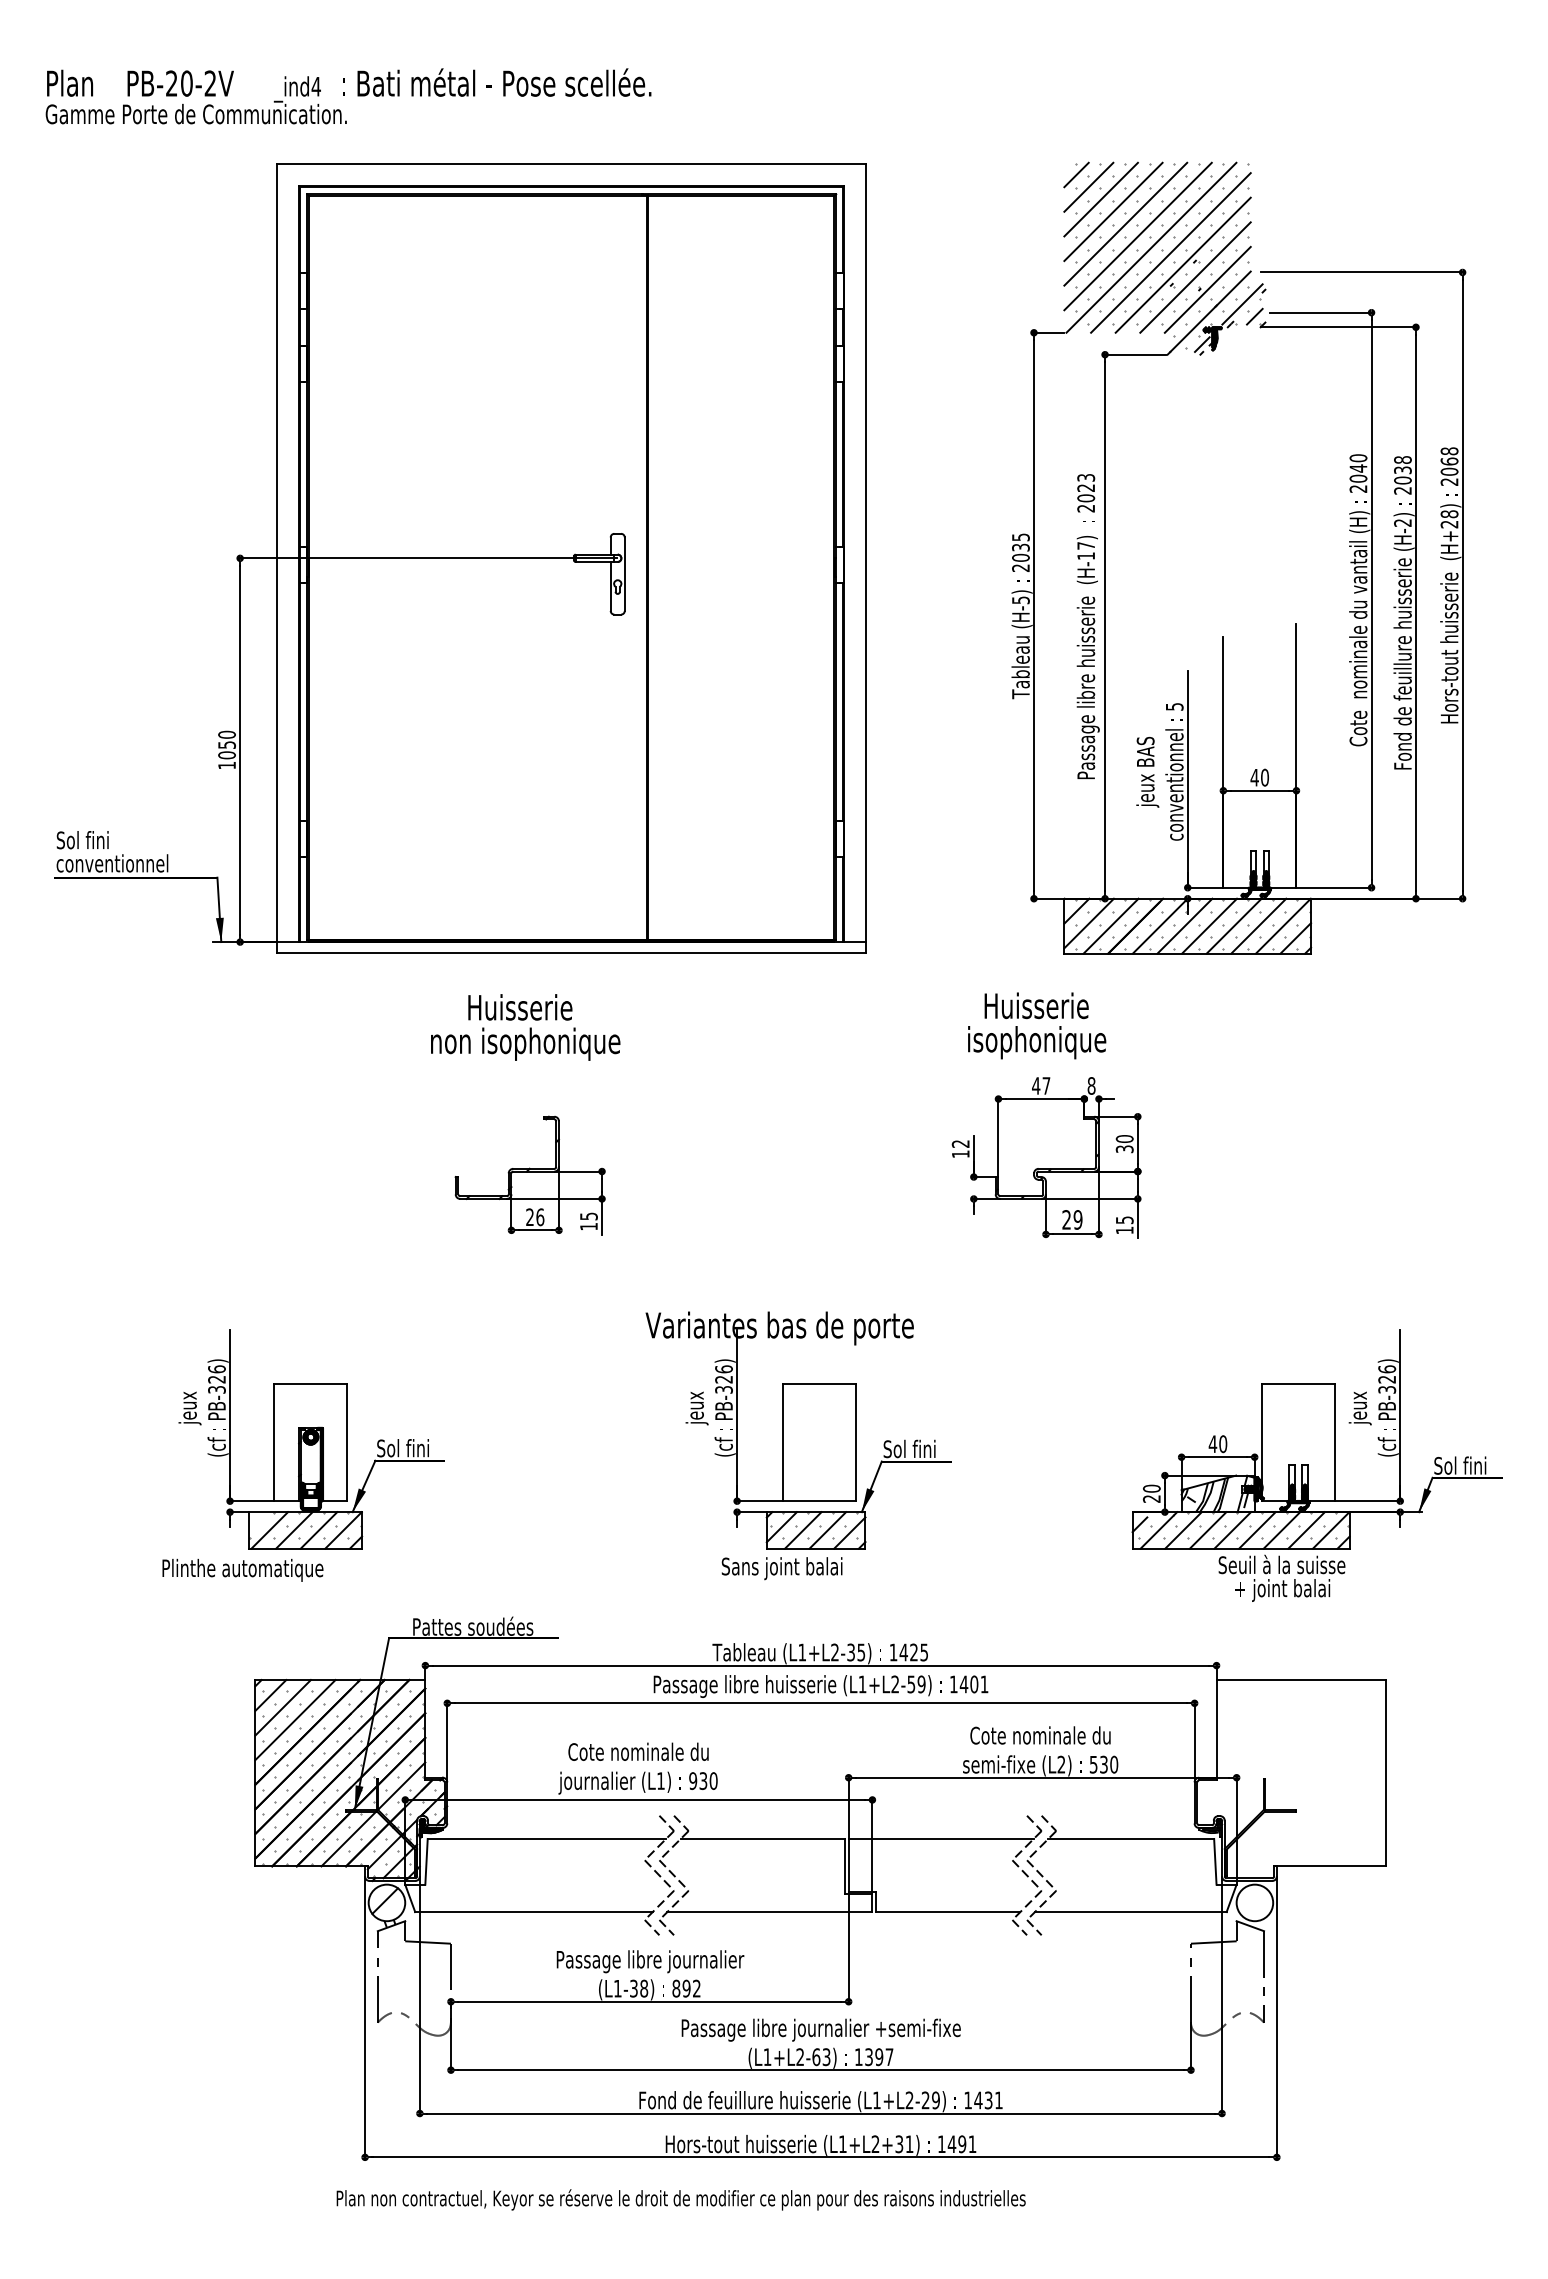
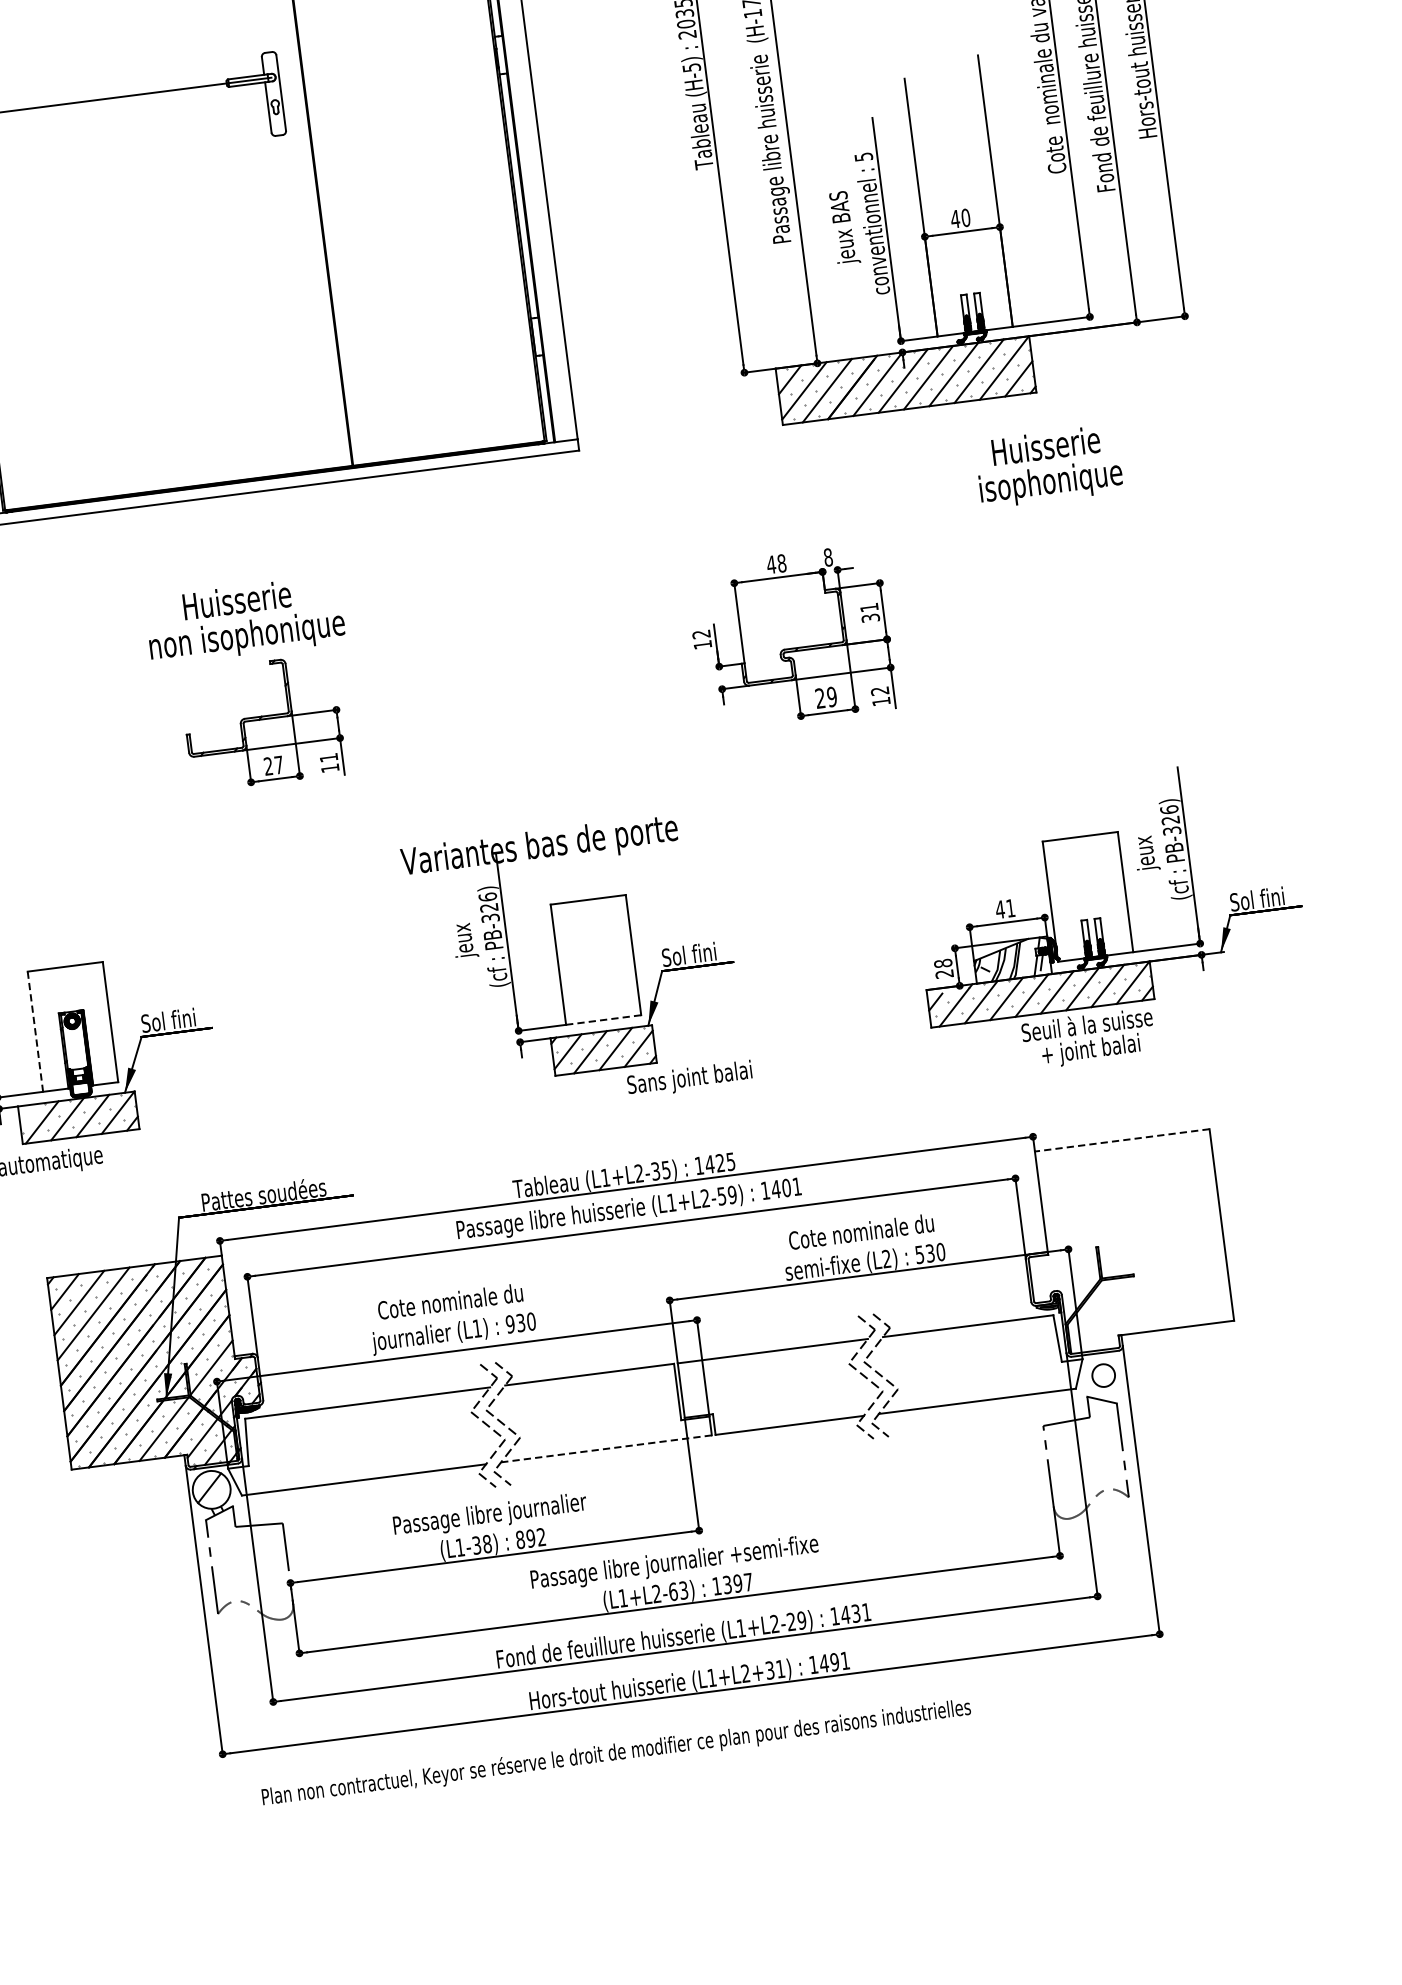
text: (1037, 1025) -> (1049, 466), moved
text: (525, 1027) -> (245, 620), moved
text: (1046, 1085) -> (781, 562), 47 -> 48
text: (1124, 1138) -> (869, 607), 30 -> 31
text: (588, 1216) -> (328, 757), 15 -> 11
text: (540, 1217) -> (279, 765), 26 -> 27
text: (1124, 1220) -> (879, 691), 15 -> 12
line: (274, 1443) -> (35, 1032), solid -> dashed
text: (1223, 1444) -> (1011, 908), 40 -> 41
text: (1151, 1488) -> (942, 963), 20 -> 28
line: (819, 1501) -> (603, 1020), solid -> dashed
text: (781, 1568) -> (689, 1079), moved
line: (1301, 1679) -> (1122, 1139), solid -> dashed
circle: (1254, 1902) -> (1103, 1375), size x0.6
line: (769, 1912) -> (606, 1449), solid -> dashed
text: (680, 2199) -> (615, 1753), moved

